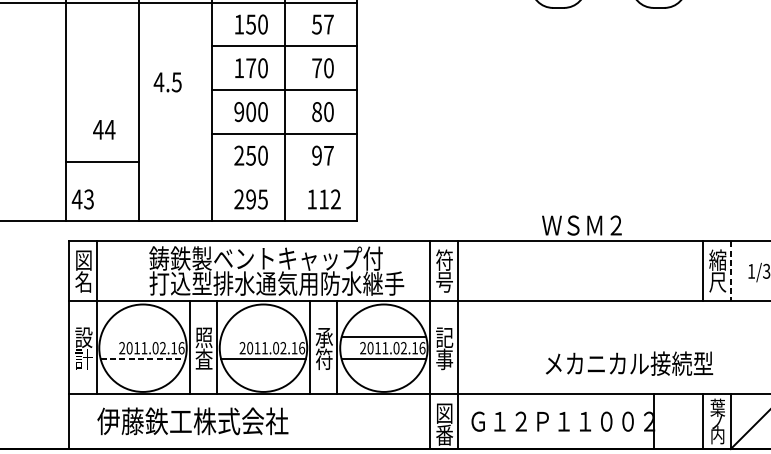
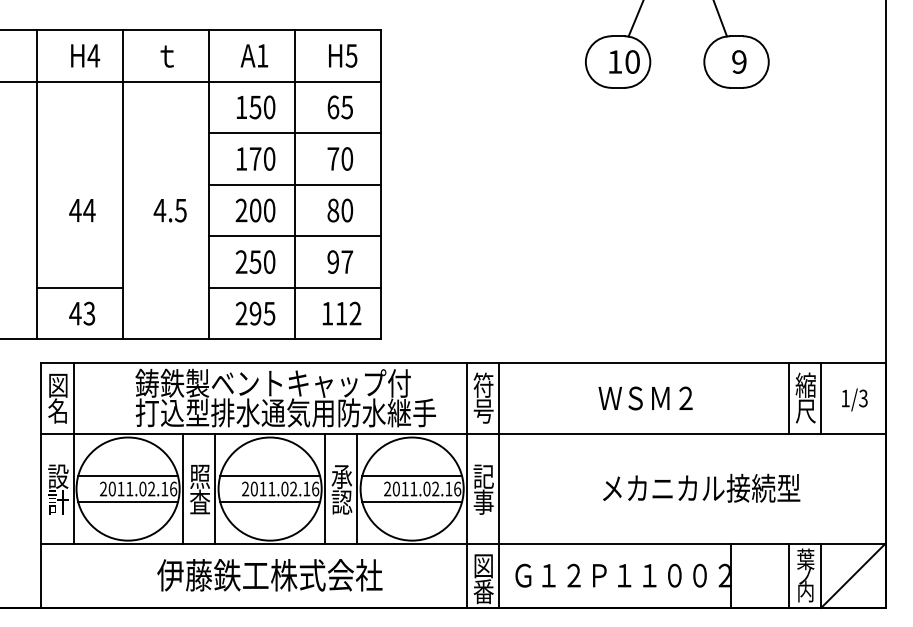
text: (323, 24) -> (340, 107), 57 -> 65
text: (167, 82) -> (169, 210), moved
text: (239, 111) -> (241, 210), 900 -> 200
text: (104, 129) -> (82, 210), moved
line: (102, 161) -> (80, 287), moved
line: (284, 177) -> (294, 287), added
text: (83, 199) -> (82, 313), moved
text: (581, 225) -> (645, 398), moved
line: (731, 272) -> (821, 399), dashed -> solid
line: (143, 337) -> (128, 476), added
line: (263, 337) -> (270, 476), added
line: (143, 358) -> (128, 501), dashed -> solid
text: (324, 358) -> (341, 501), 符 -> 認
text: (629, 363) -> (701, 487), moved
text: (192, 421) -> (269, 575), moved

